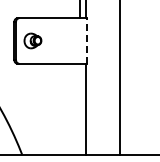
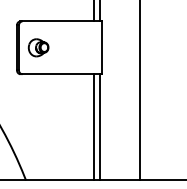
line: (87, 40) -> (102, 47), dashed -> solid
line: (80, 108) -> (94, 126), added

